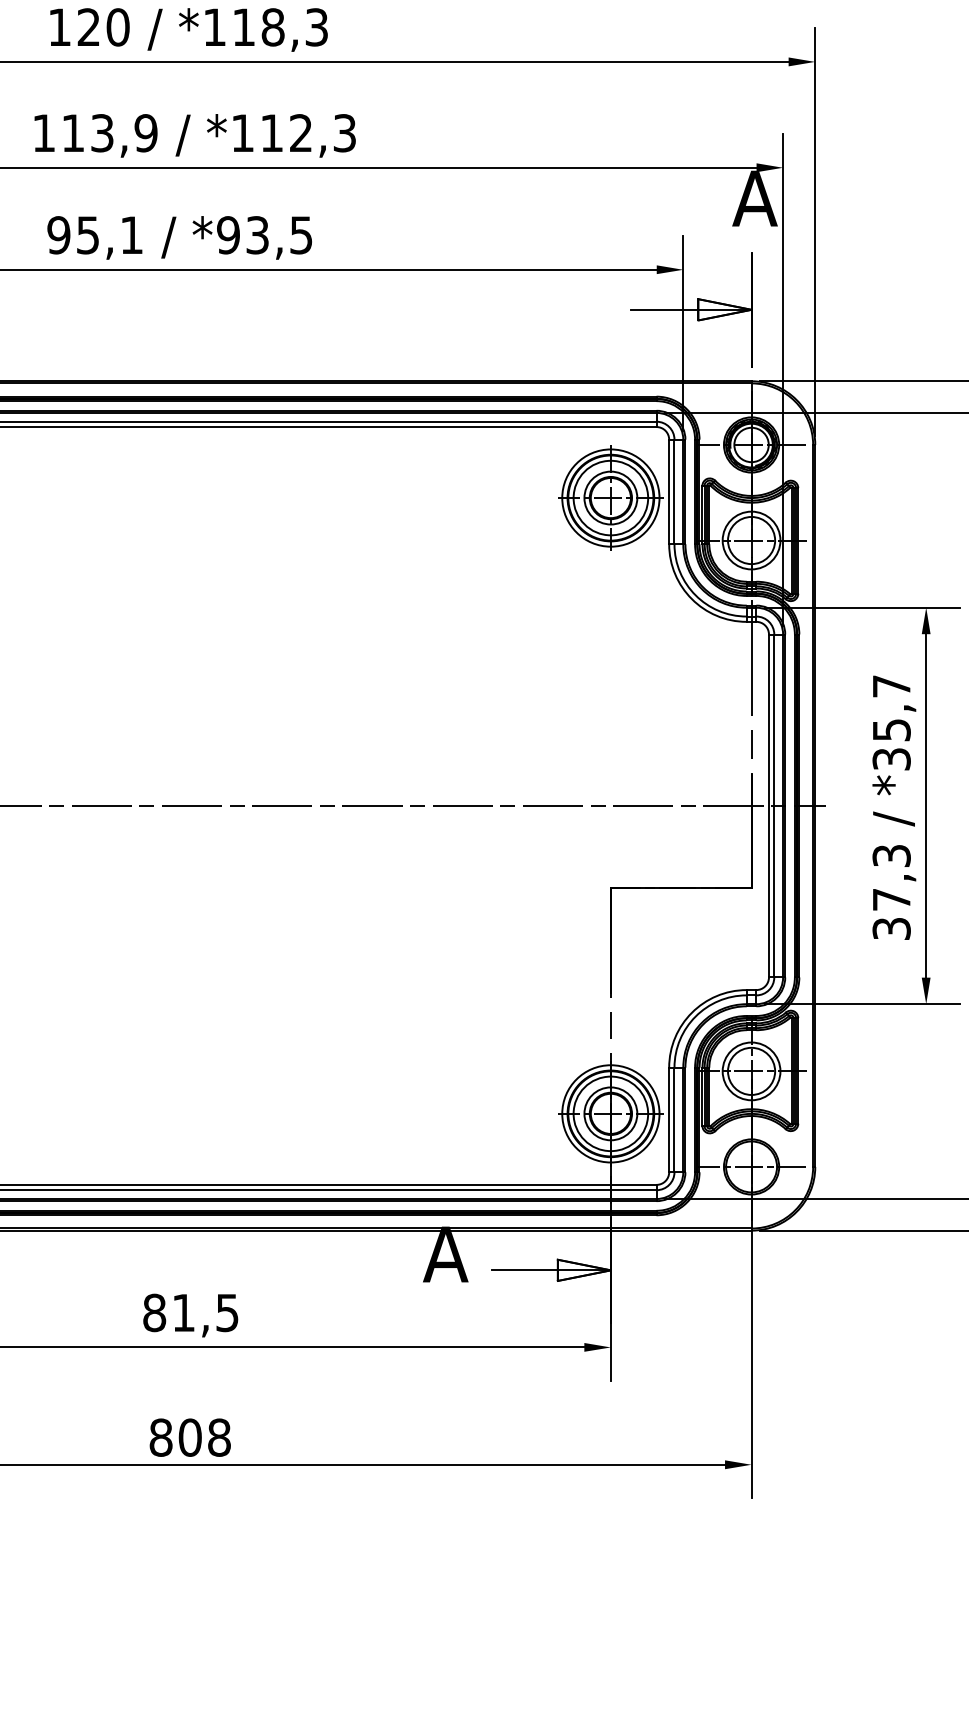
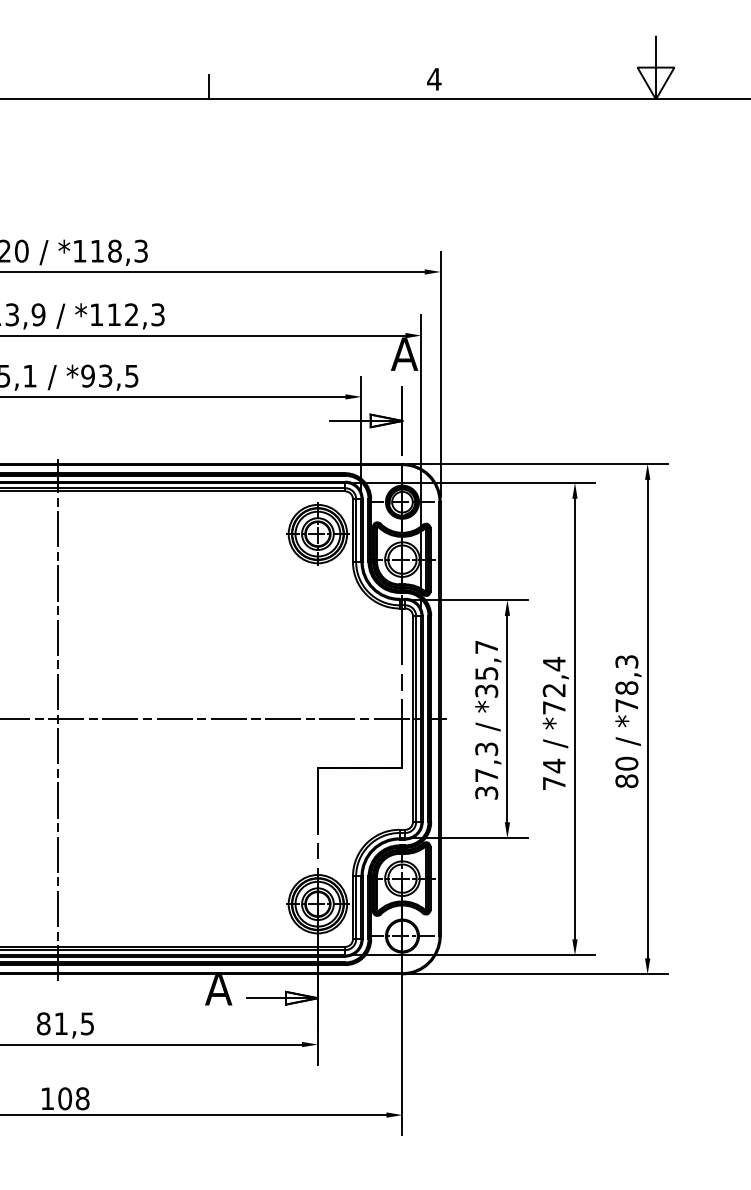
line: (177, 808) -> (57, 720), added
text: (160, 1437) -> (47, 1098), 808 -> 108

